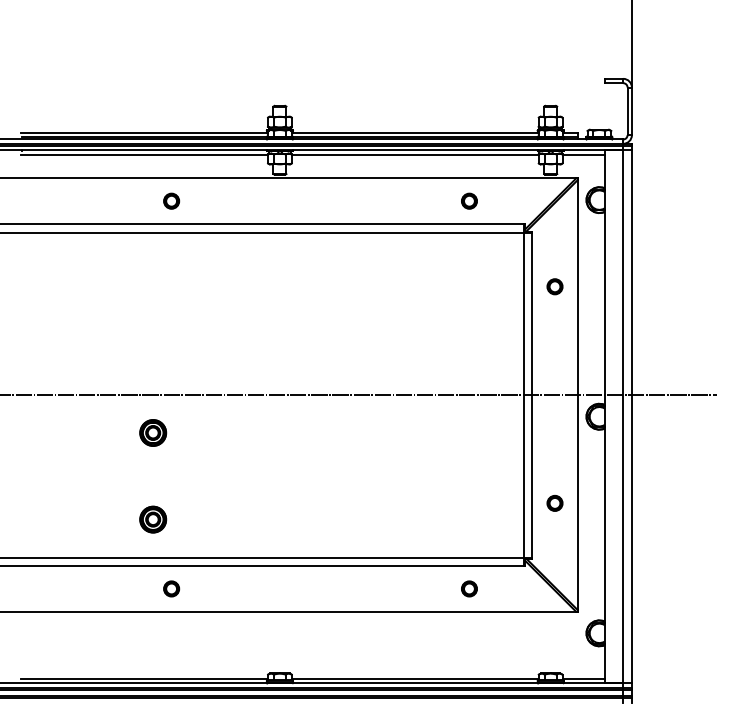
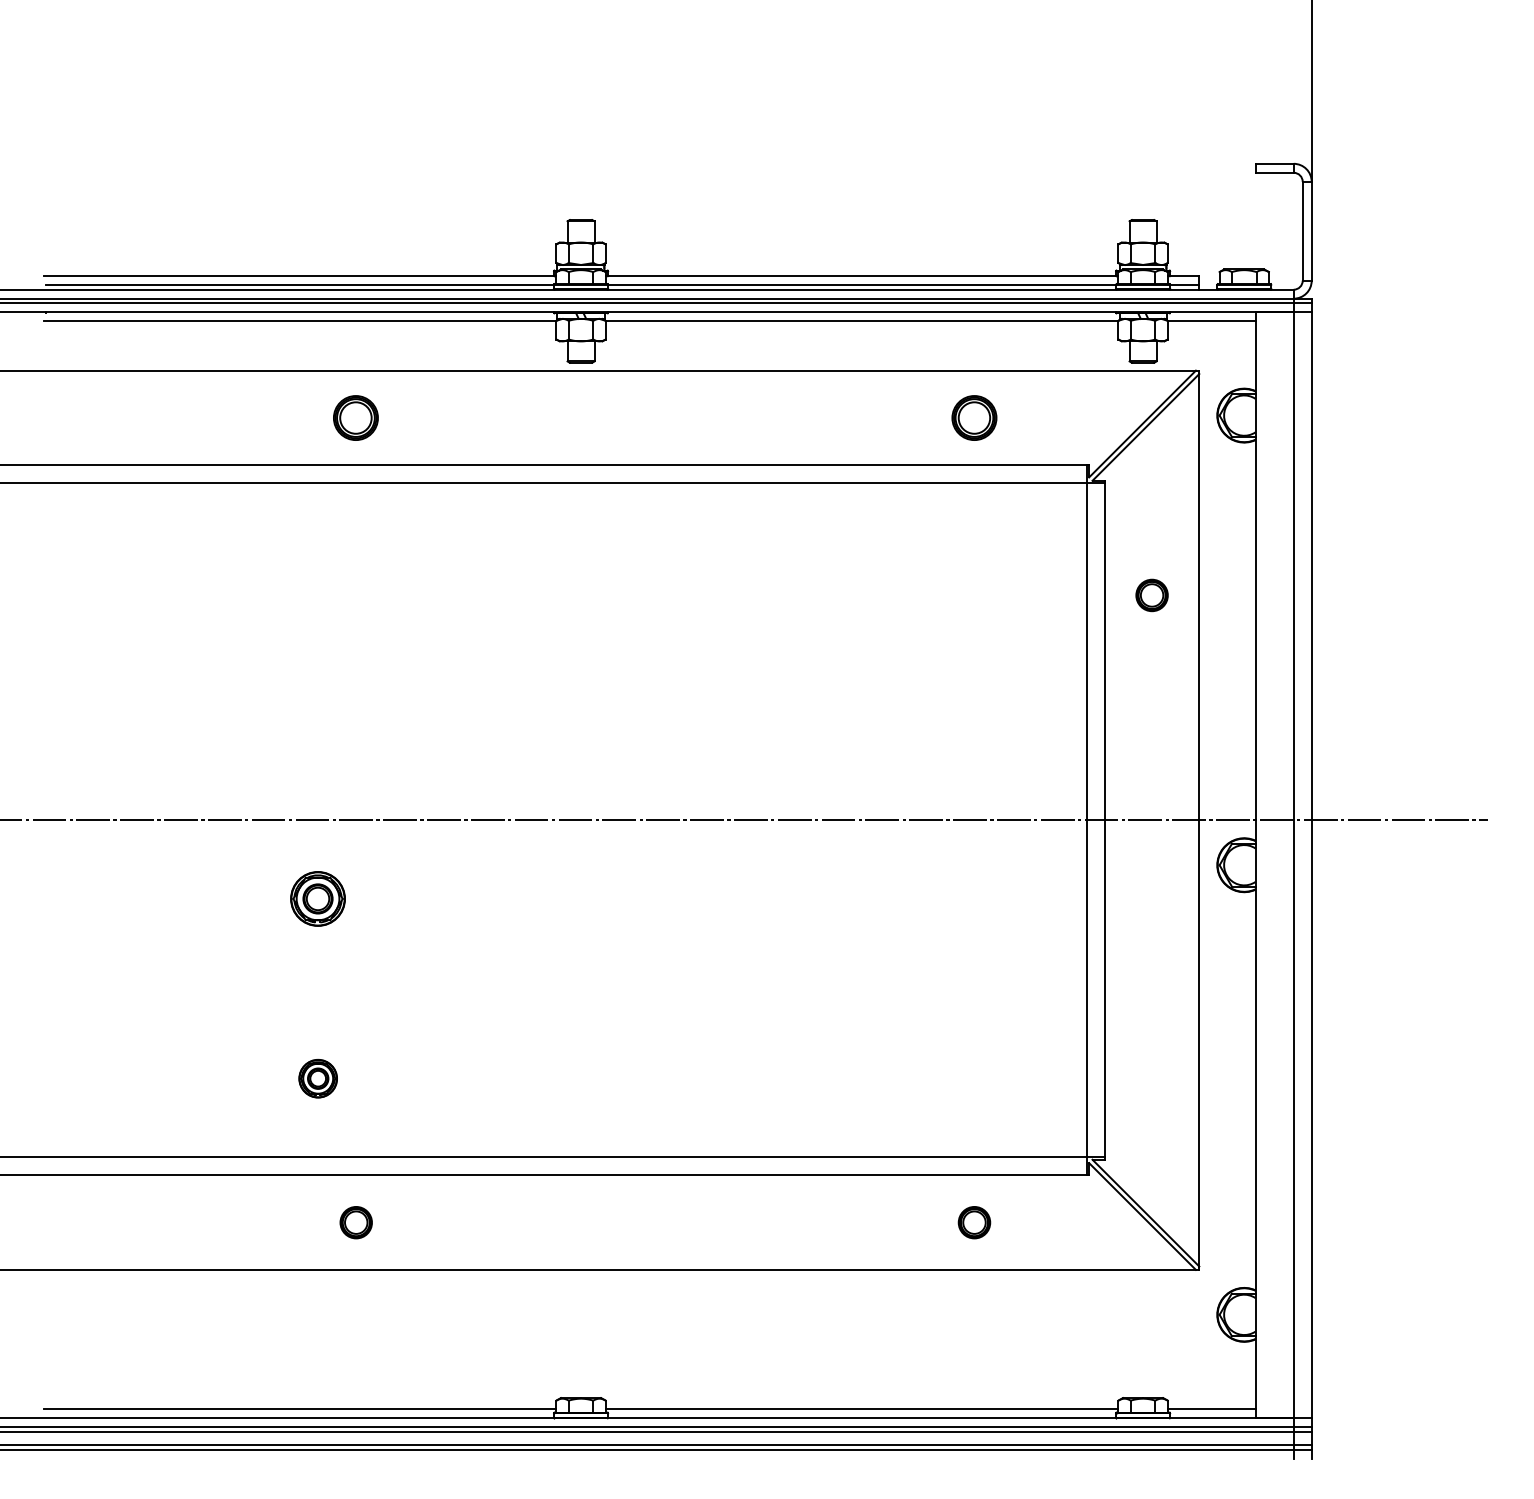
part: (171, 200) -> (355, 416), size x1.4
part: (469, 200) -> (974, 416), size x1.4
part: (554, 503) -> (1151, 1045), removed
part: (153, 519) -> (318, 1078), size x0.7

